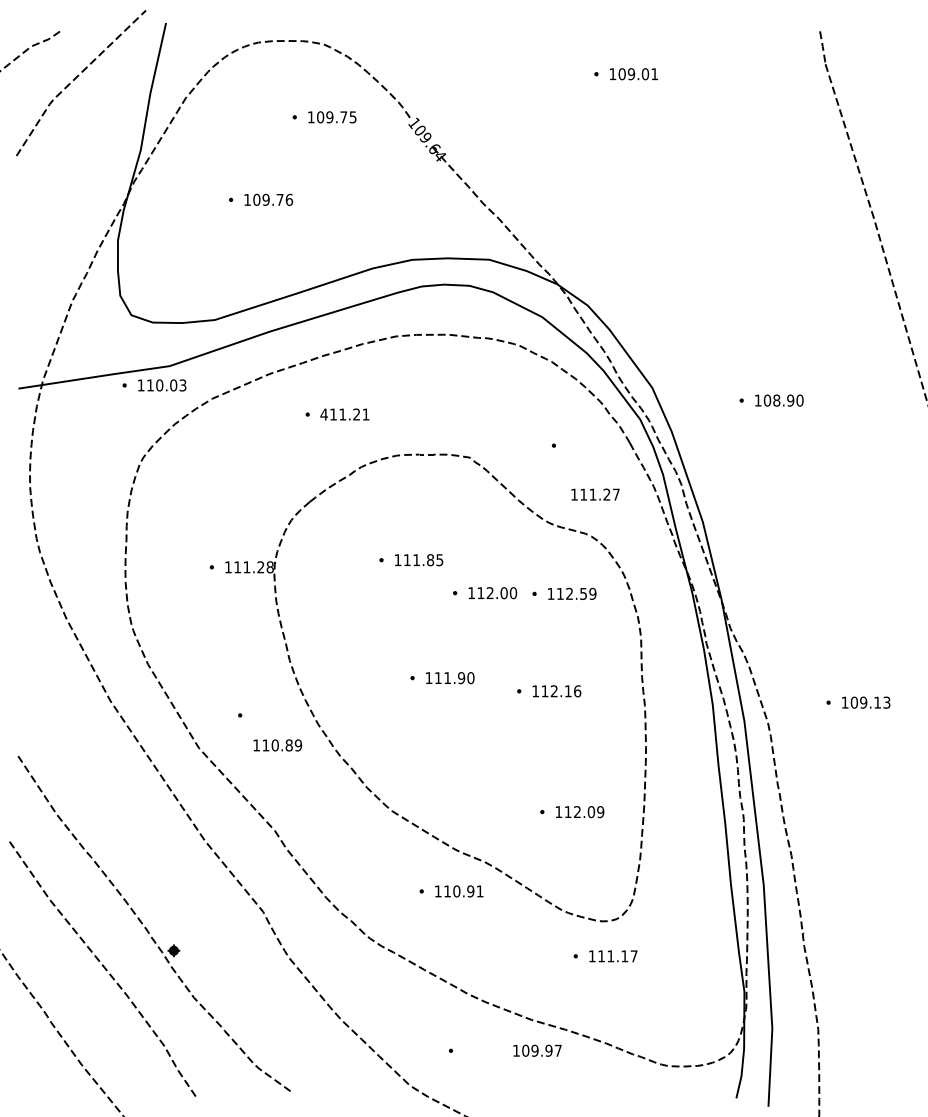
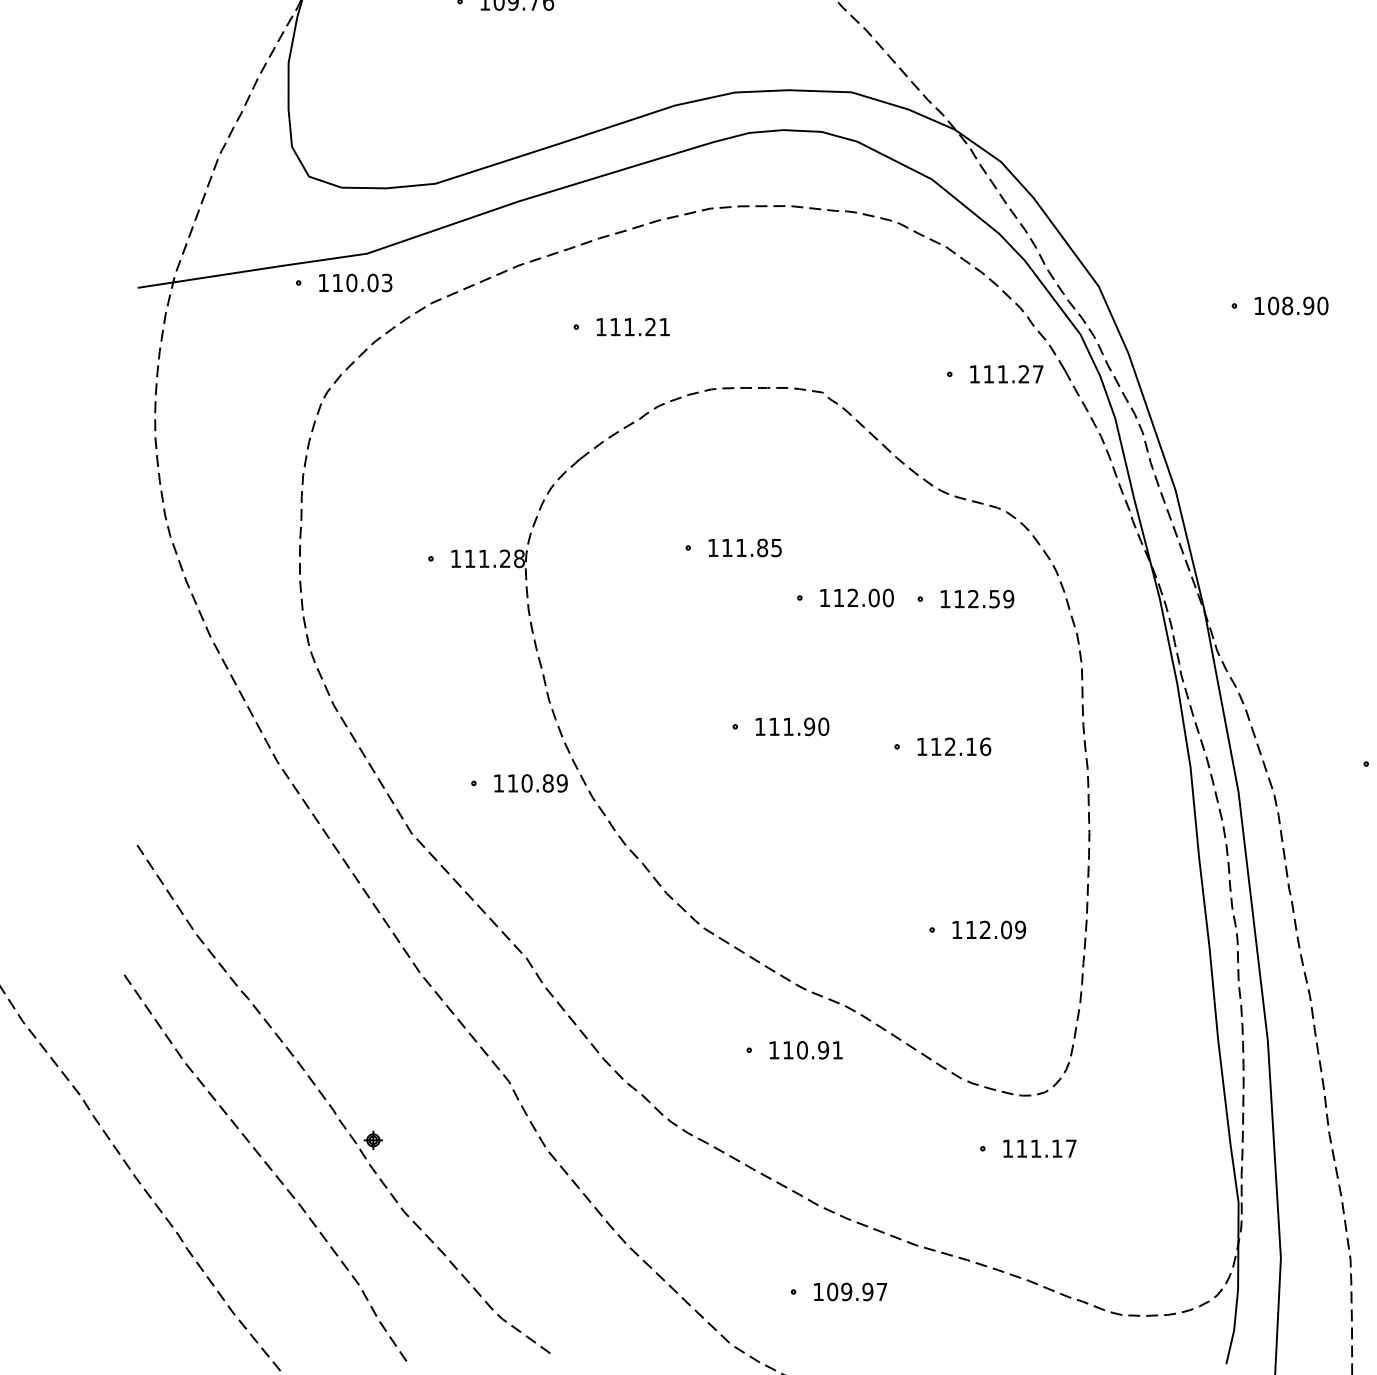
text: (323, 414) -> (600, 327), 411.21 -> 111.21
text: (595, 494) -> (1006, 374), moved
text: (277, 745) -> (530, 783), moved
text: (537, 1050) -> (850, 1291), moved

